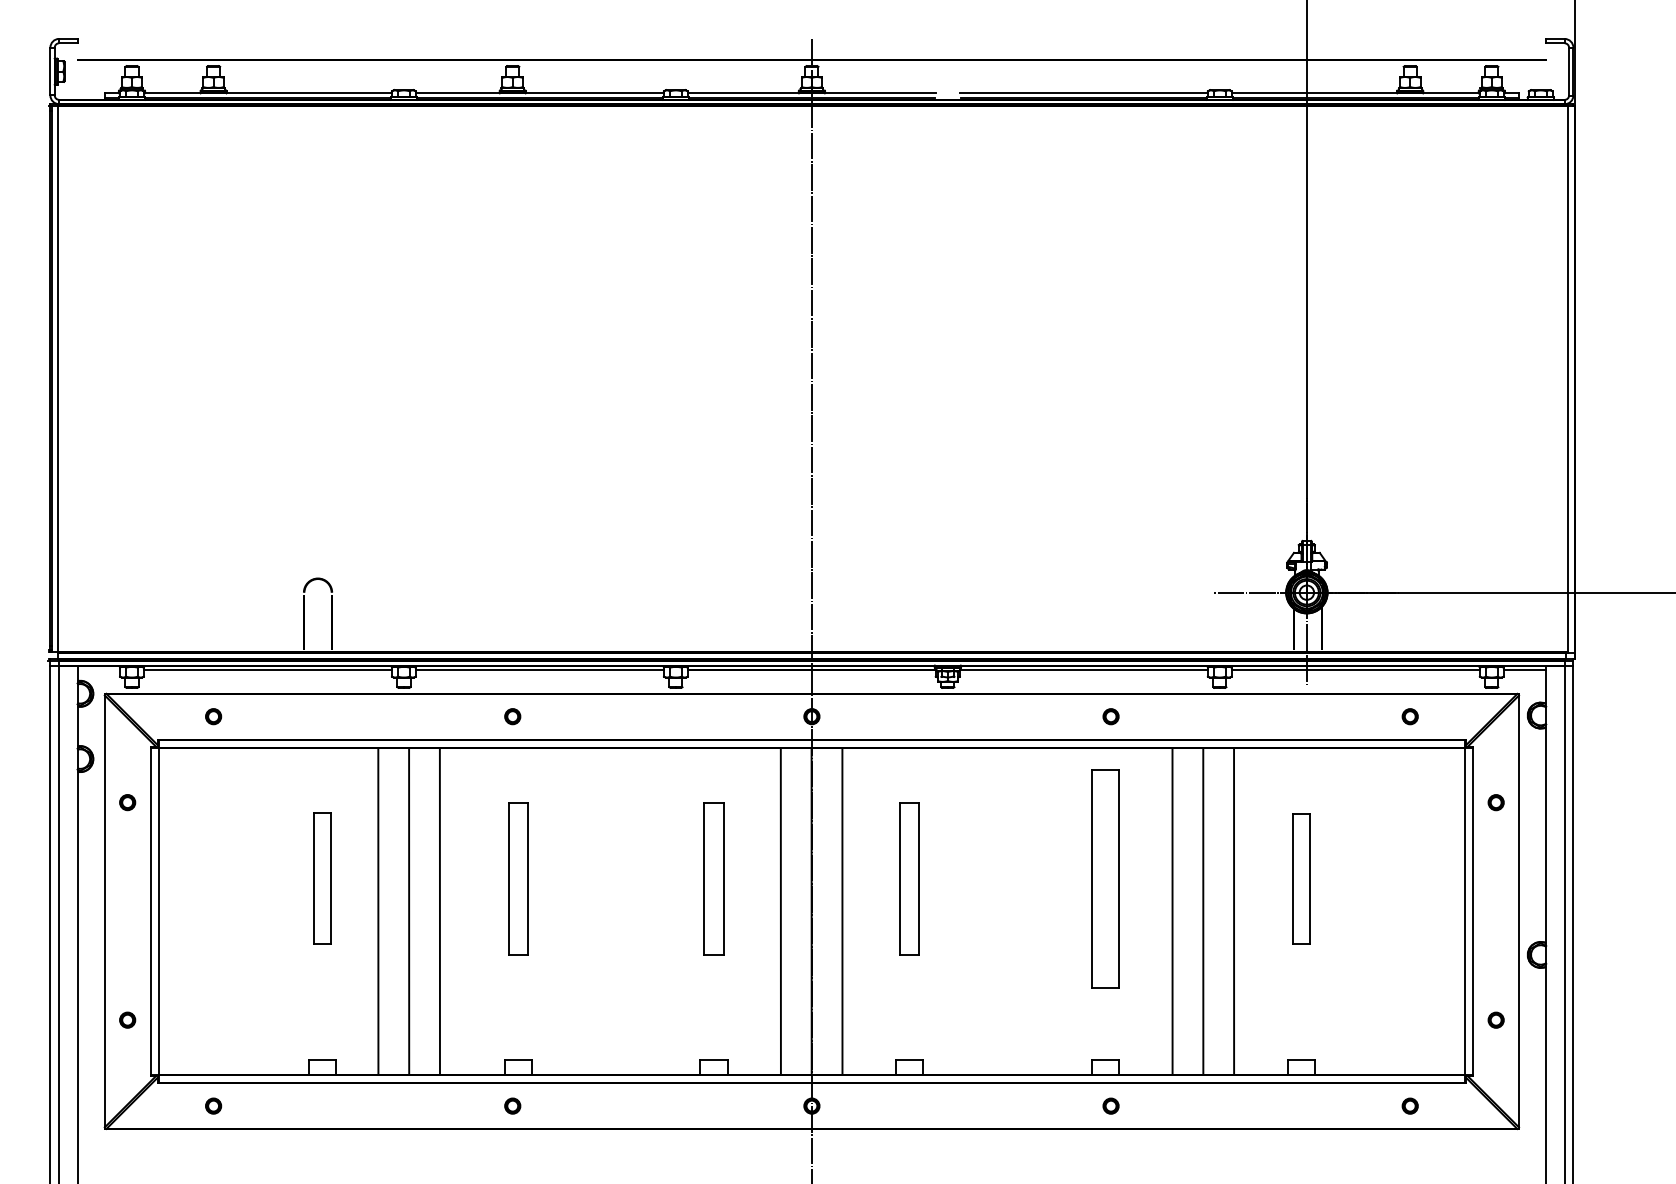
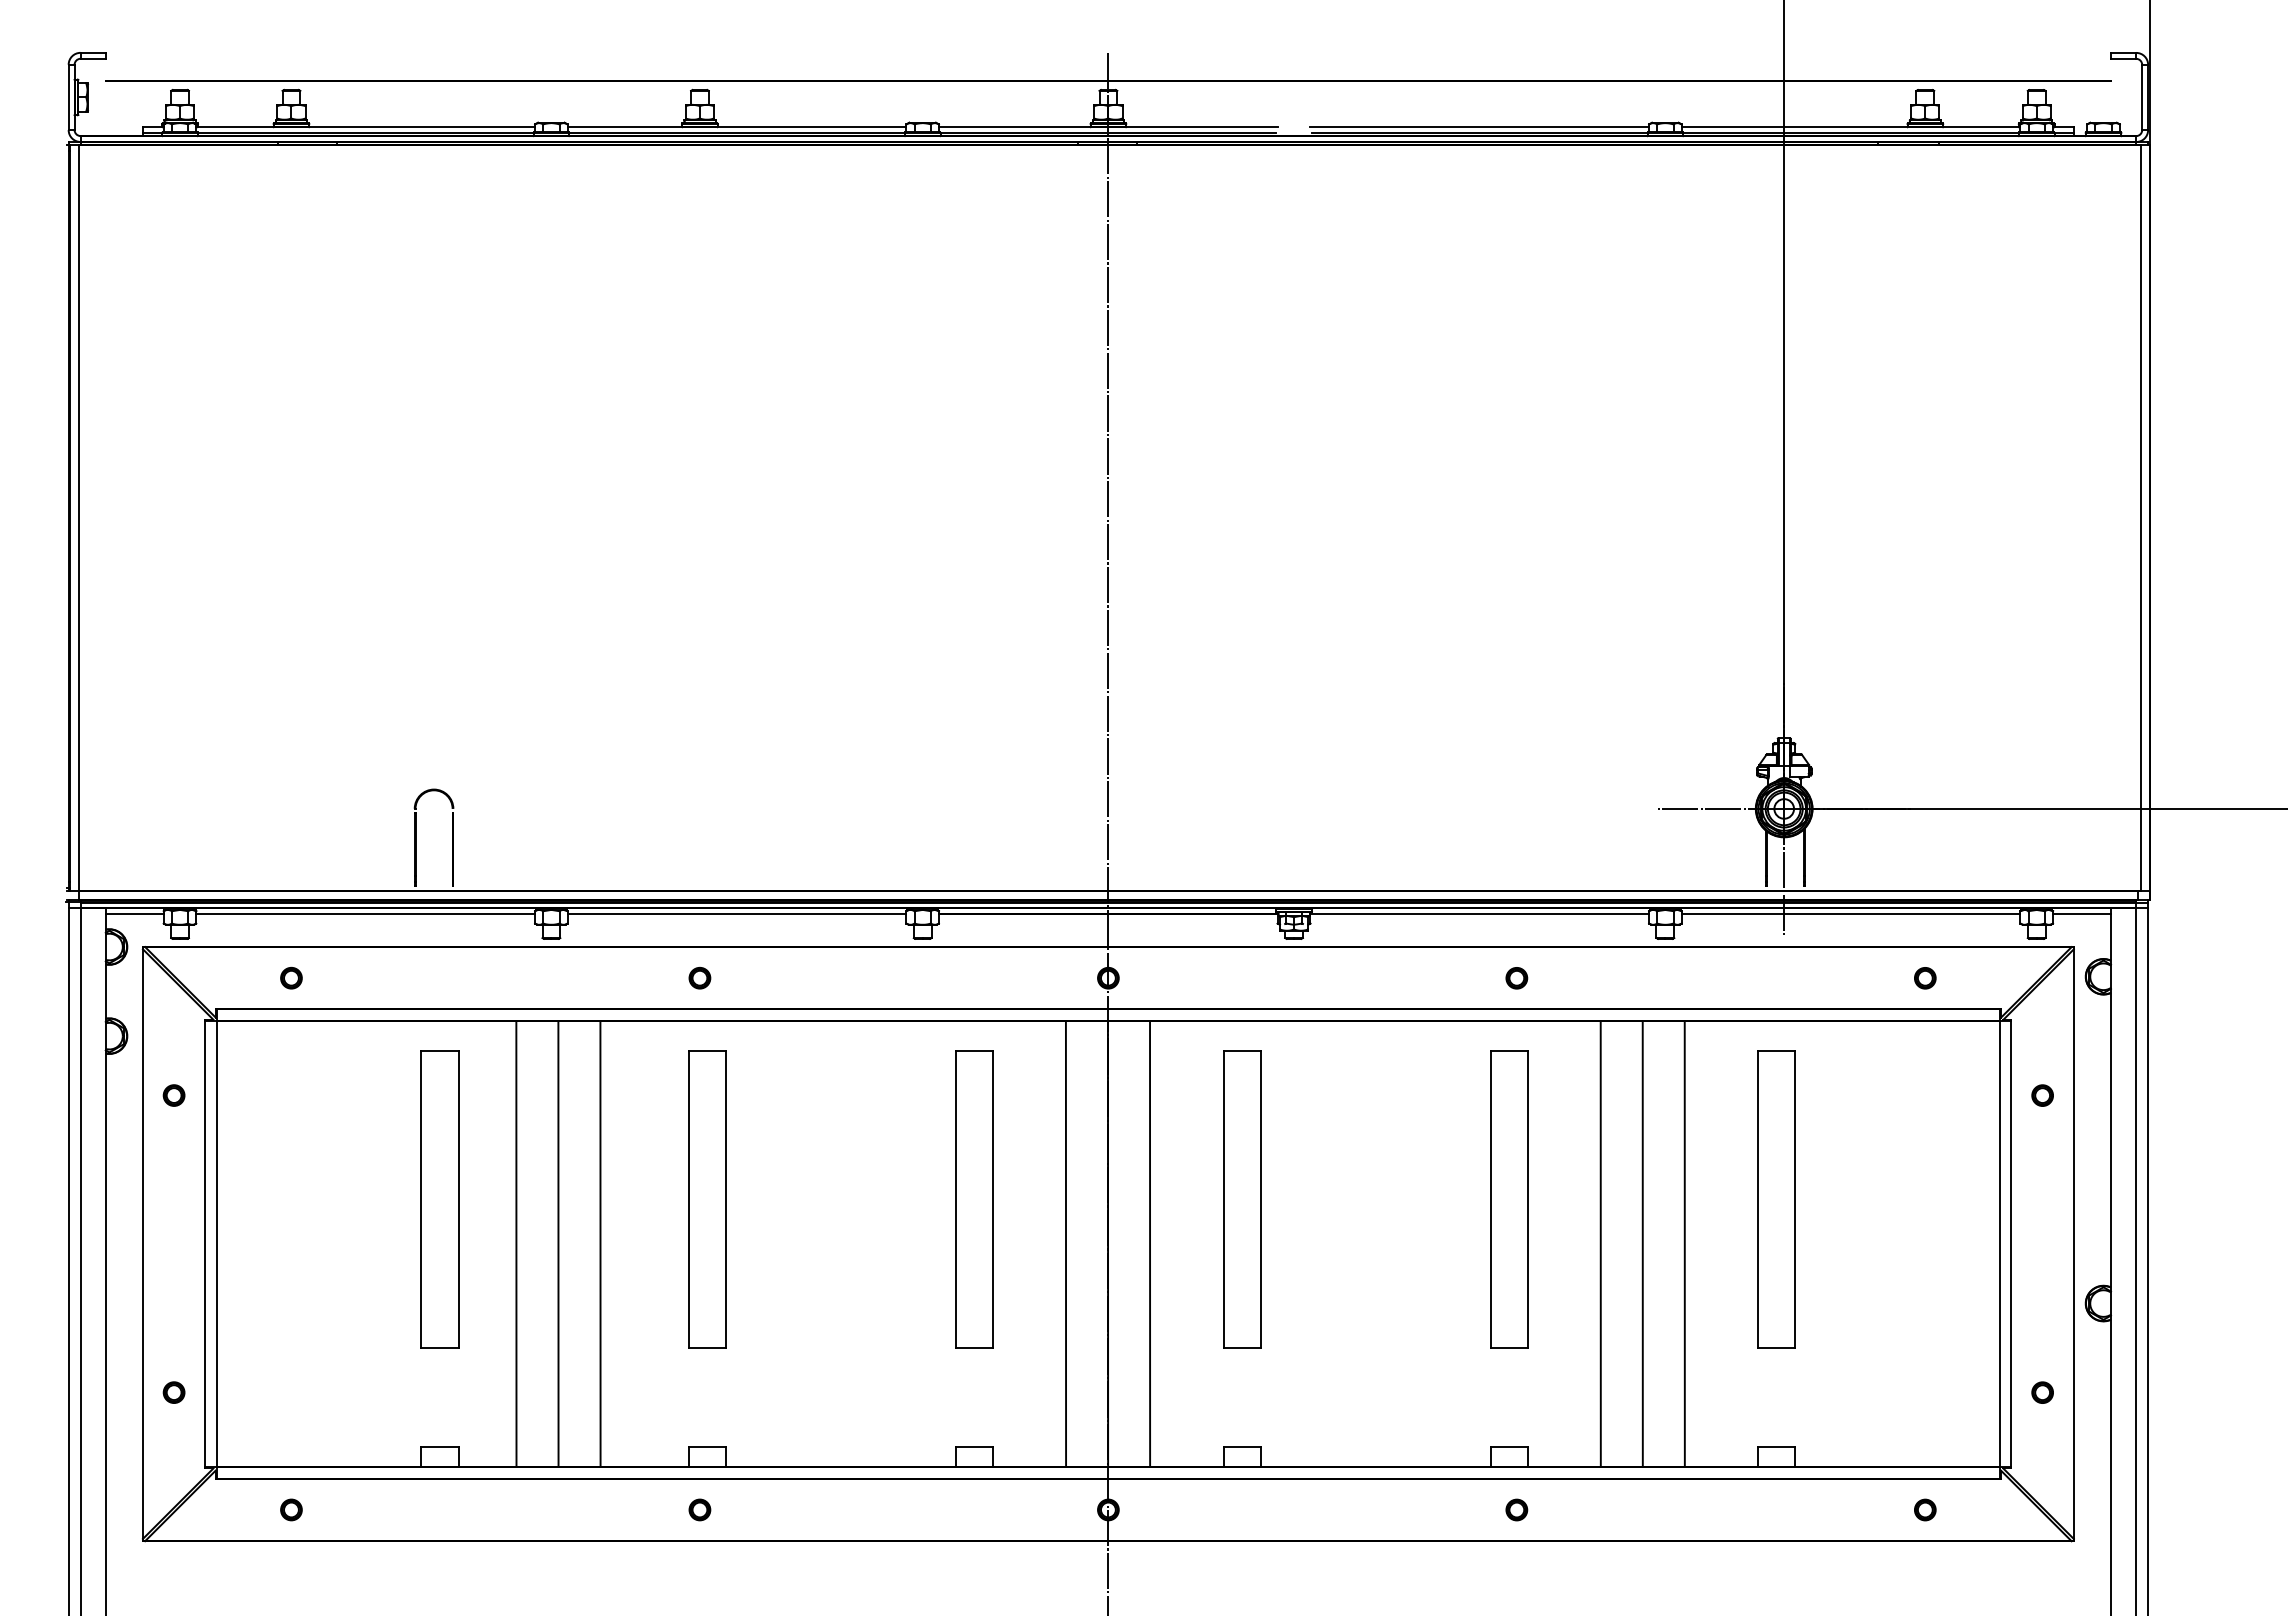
line: (98, 670) -> (134, 914), added
part: (322, 878) -> (439, 1199), size x1.67
part: (518, 878) -> (707, 1199), size x1.43
part: (713, 878) -> (974, 1199), size x1.43
part: (910, 878) -> (1242, 1199), size x1.43
part: (1301, 878) -> (1776, 1199), size x1.67

